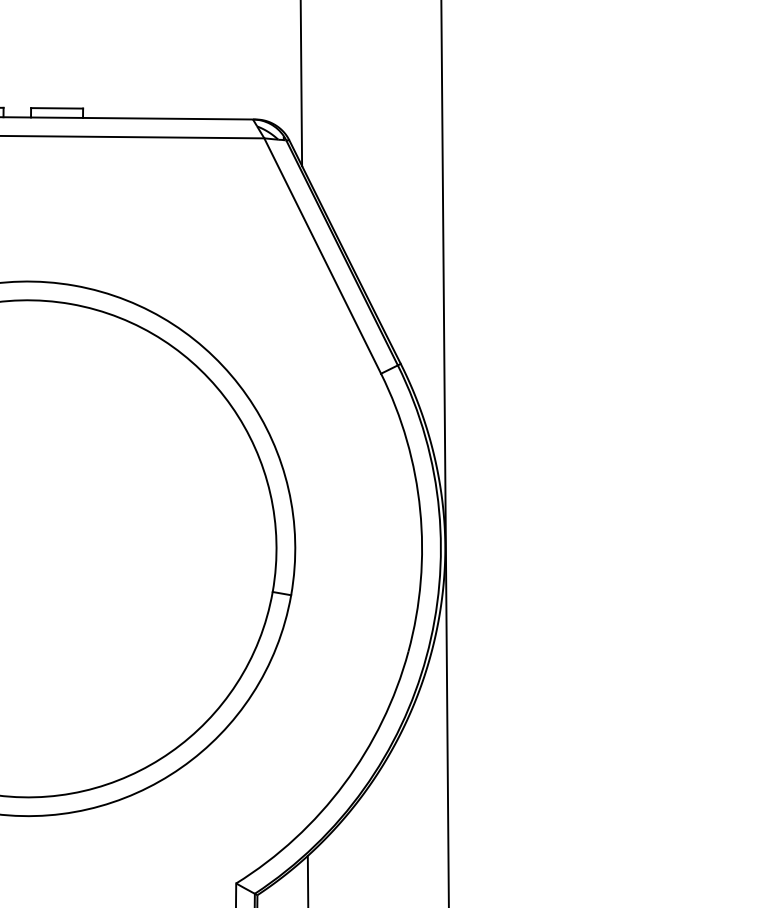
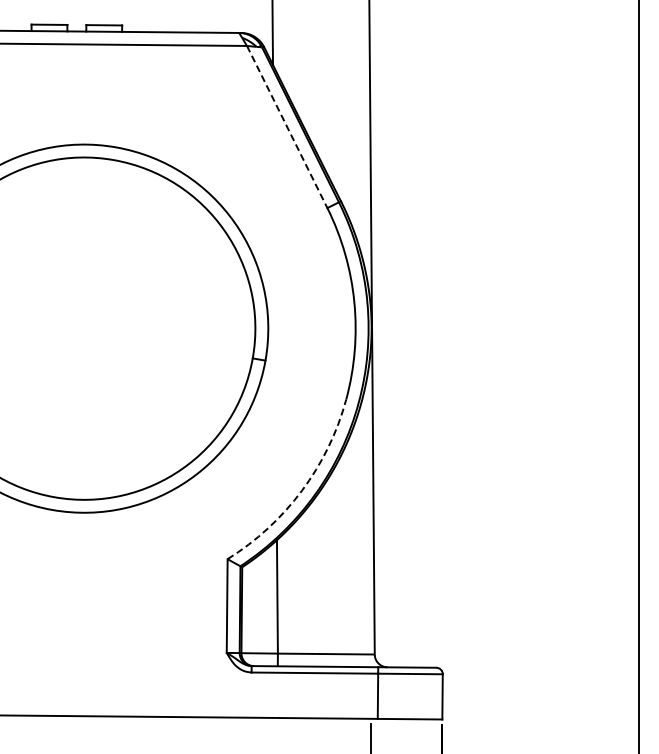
line: (323, 256) -> (287, 127), solid -> dashed
arc: (344, 783) -> (302, 490), solid -> dashed

